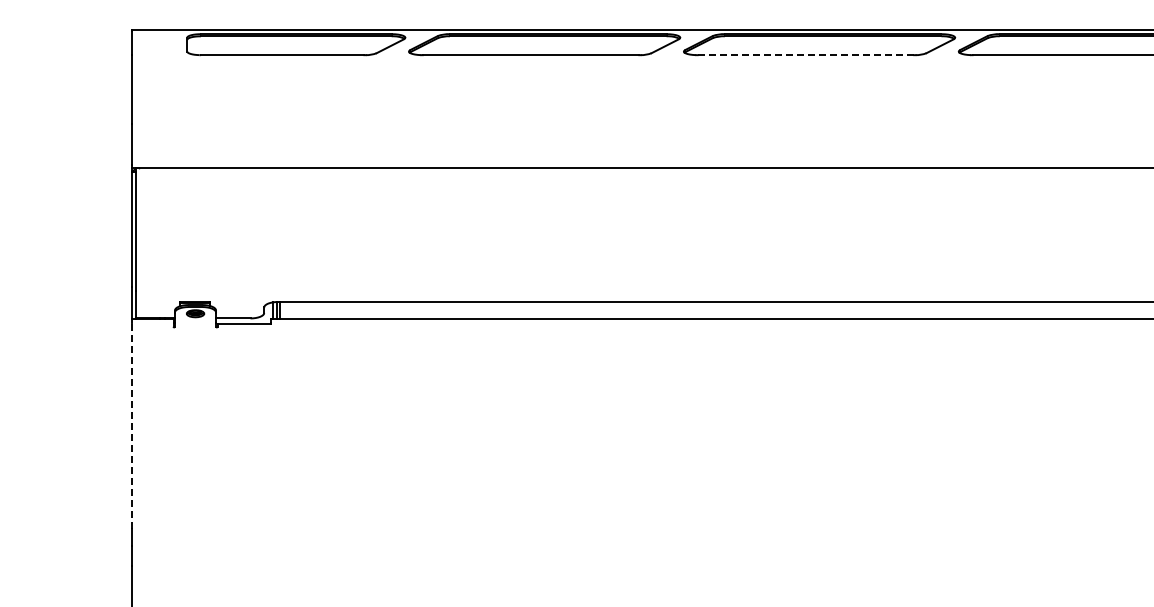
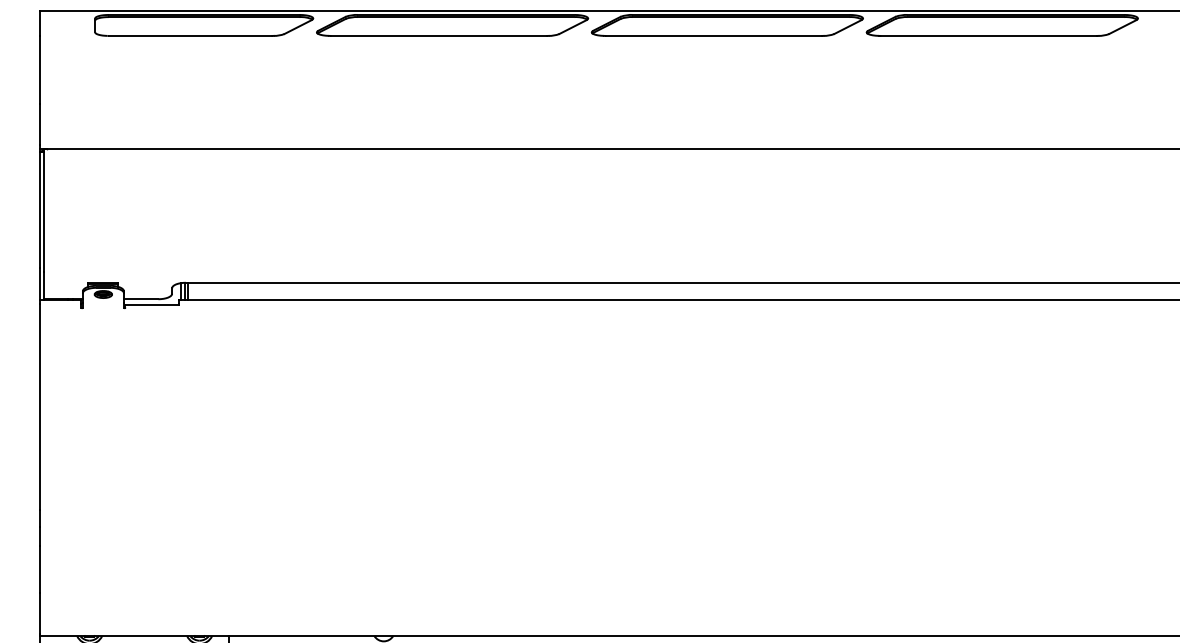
line: (805, 54) -> (713, 35), dashed -> solid
line: (132, 425) -> (40, 406), dashed -> solid

